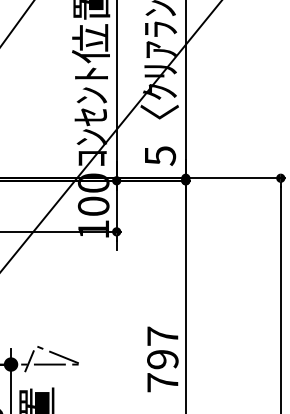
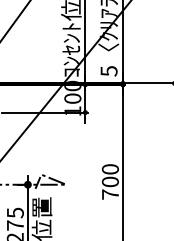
text: (161, 347) -> (109, 175), 797 -> 700

